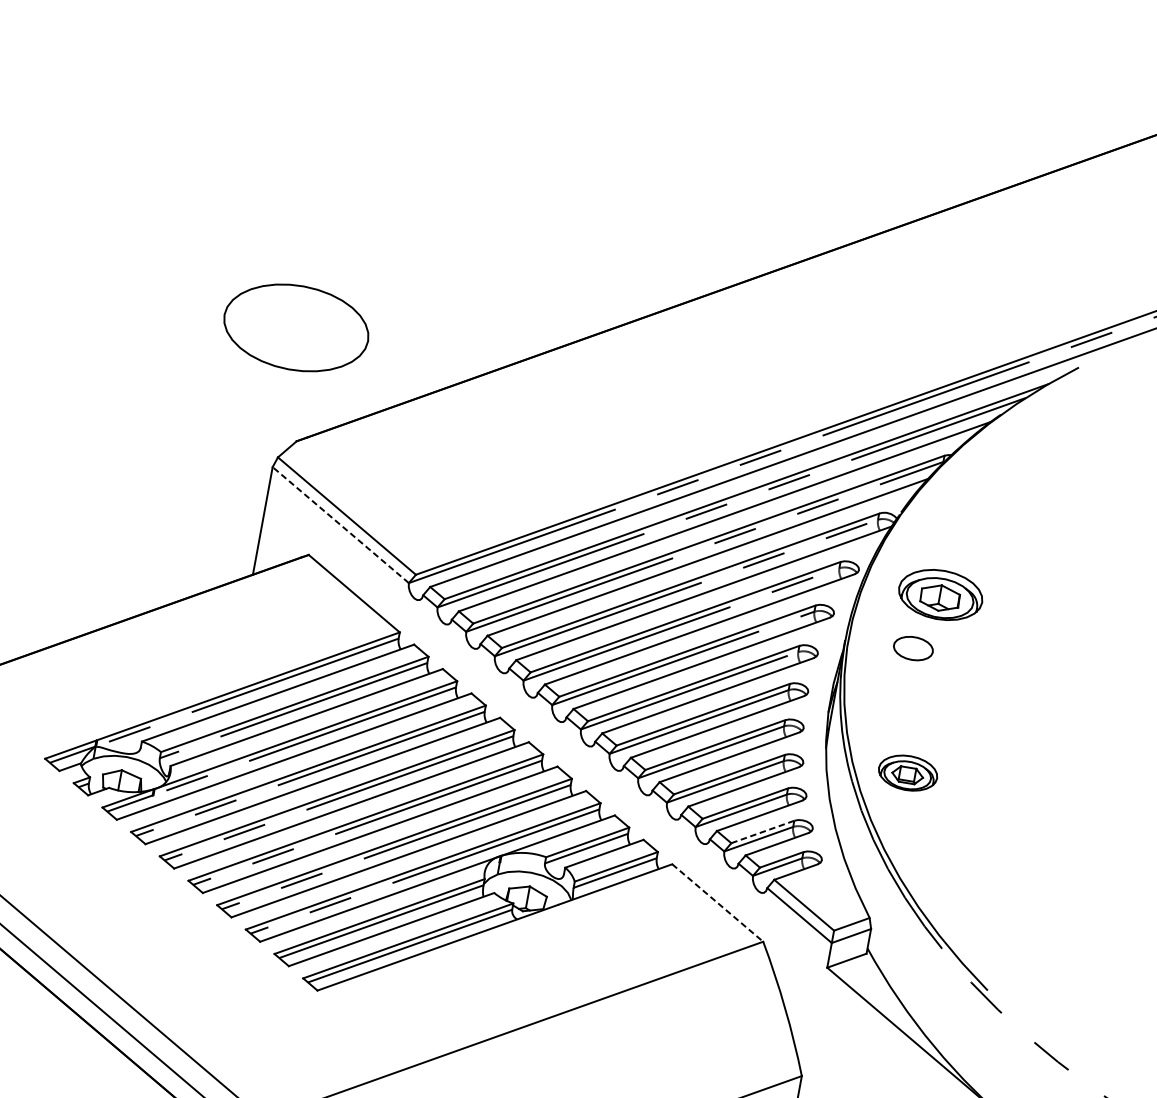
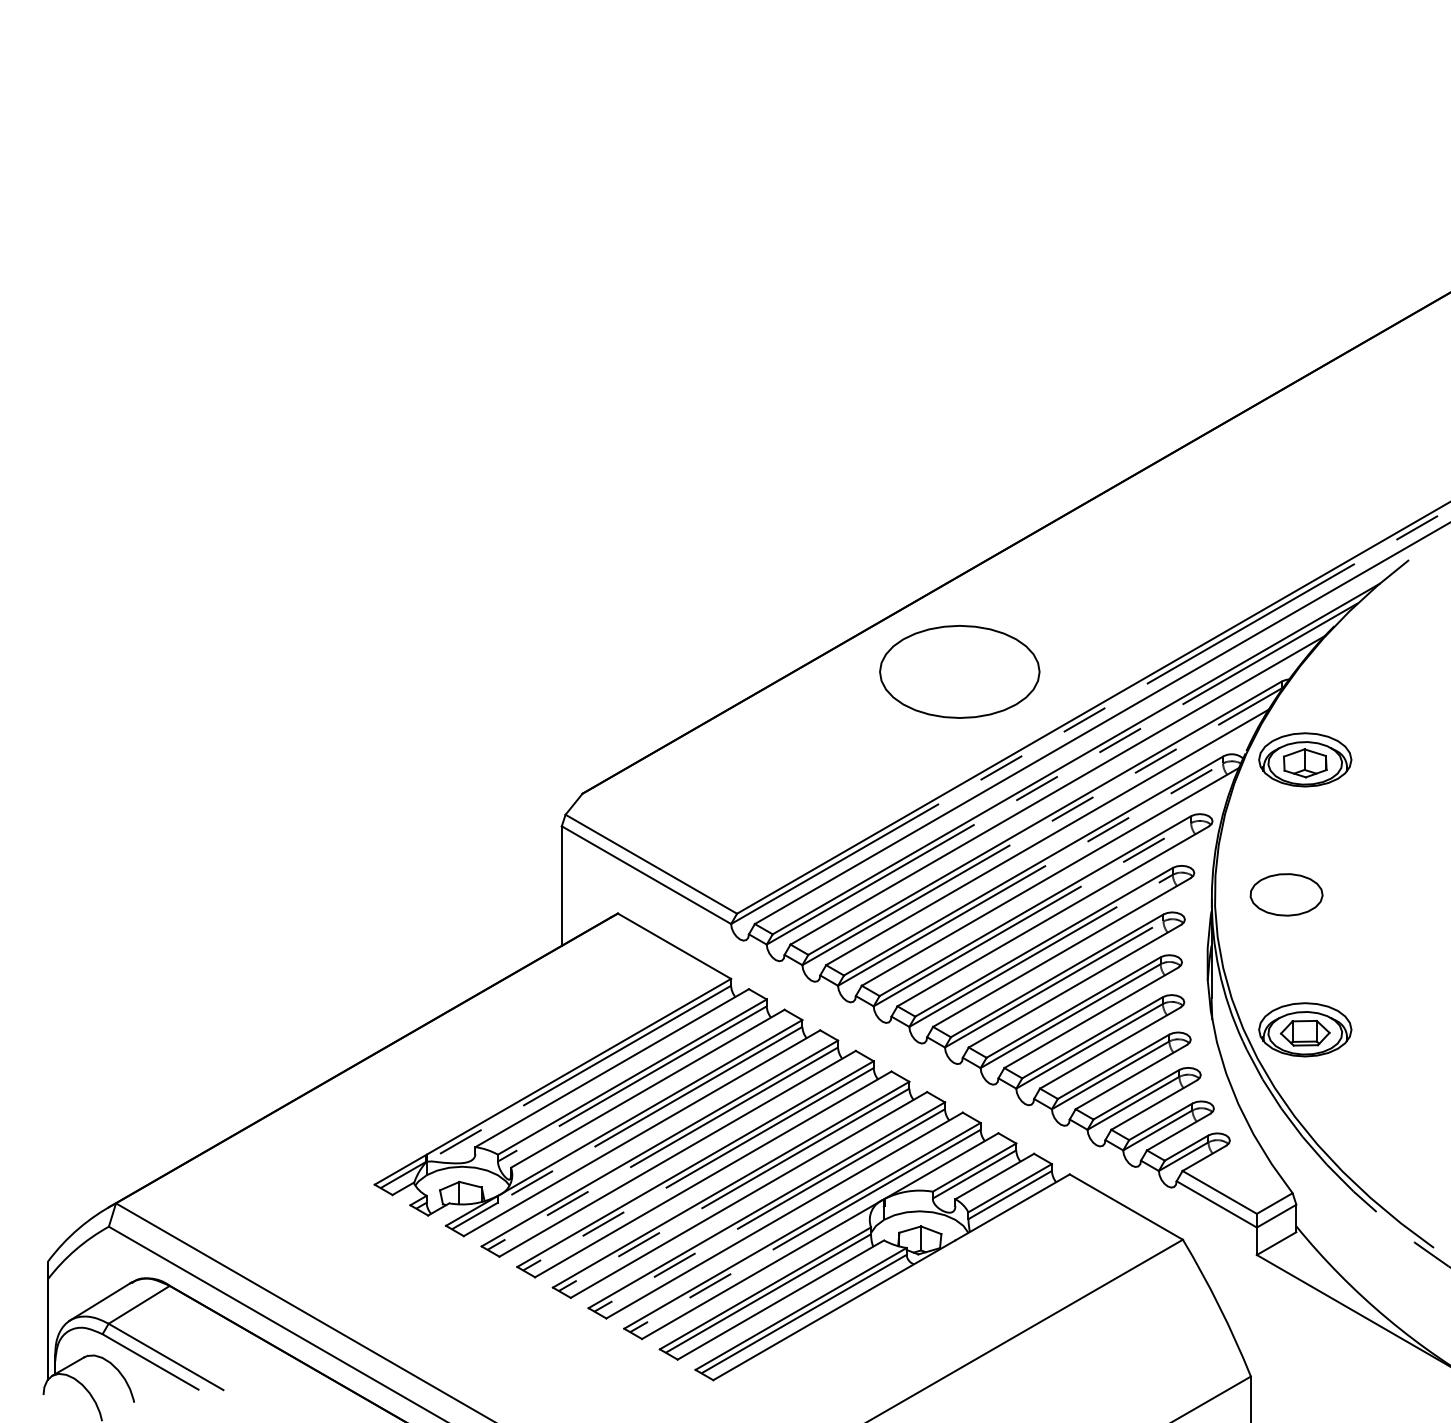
part: (296, 327) -> (959, 671), moved
line: (340, 525) -> (646, 875), dashed -> solid
part: (940, 594) -> (1305, 759), moved
part: (913, 648) -> (1286, 894), size x1.67
part: (908, 772) -> (1305, 1029), size x1.43
line: (762, 831) -> (1160, 1121), dashed -> solid
line: (717, 903) -> (1126, 1207), dashed -> solid

